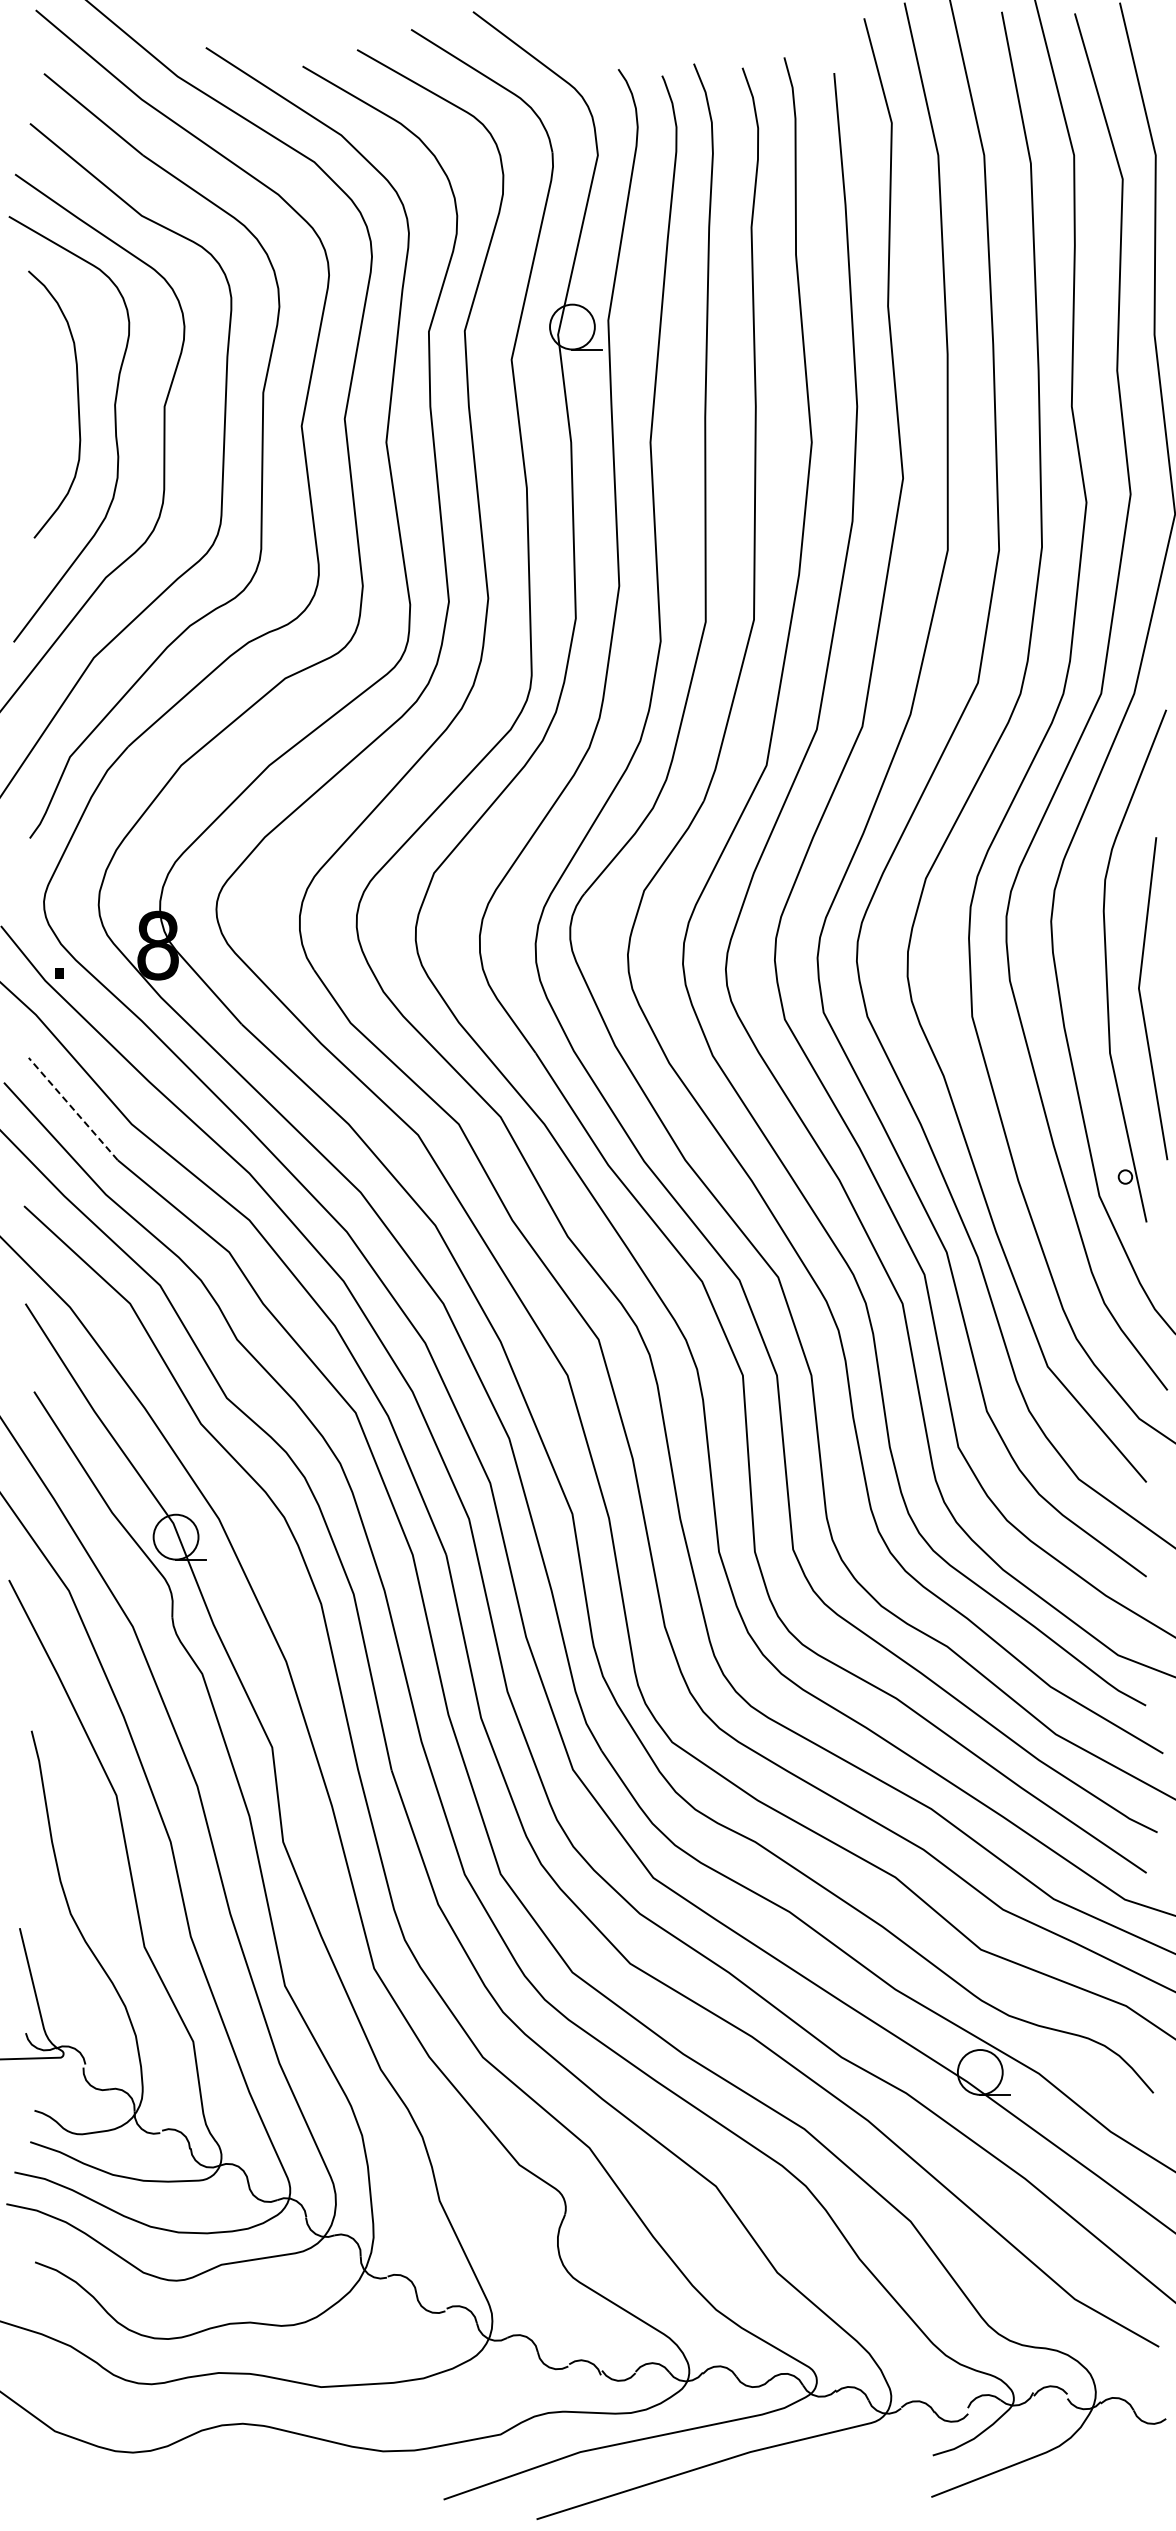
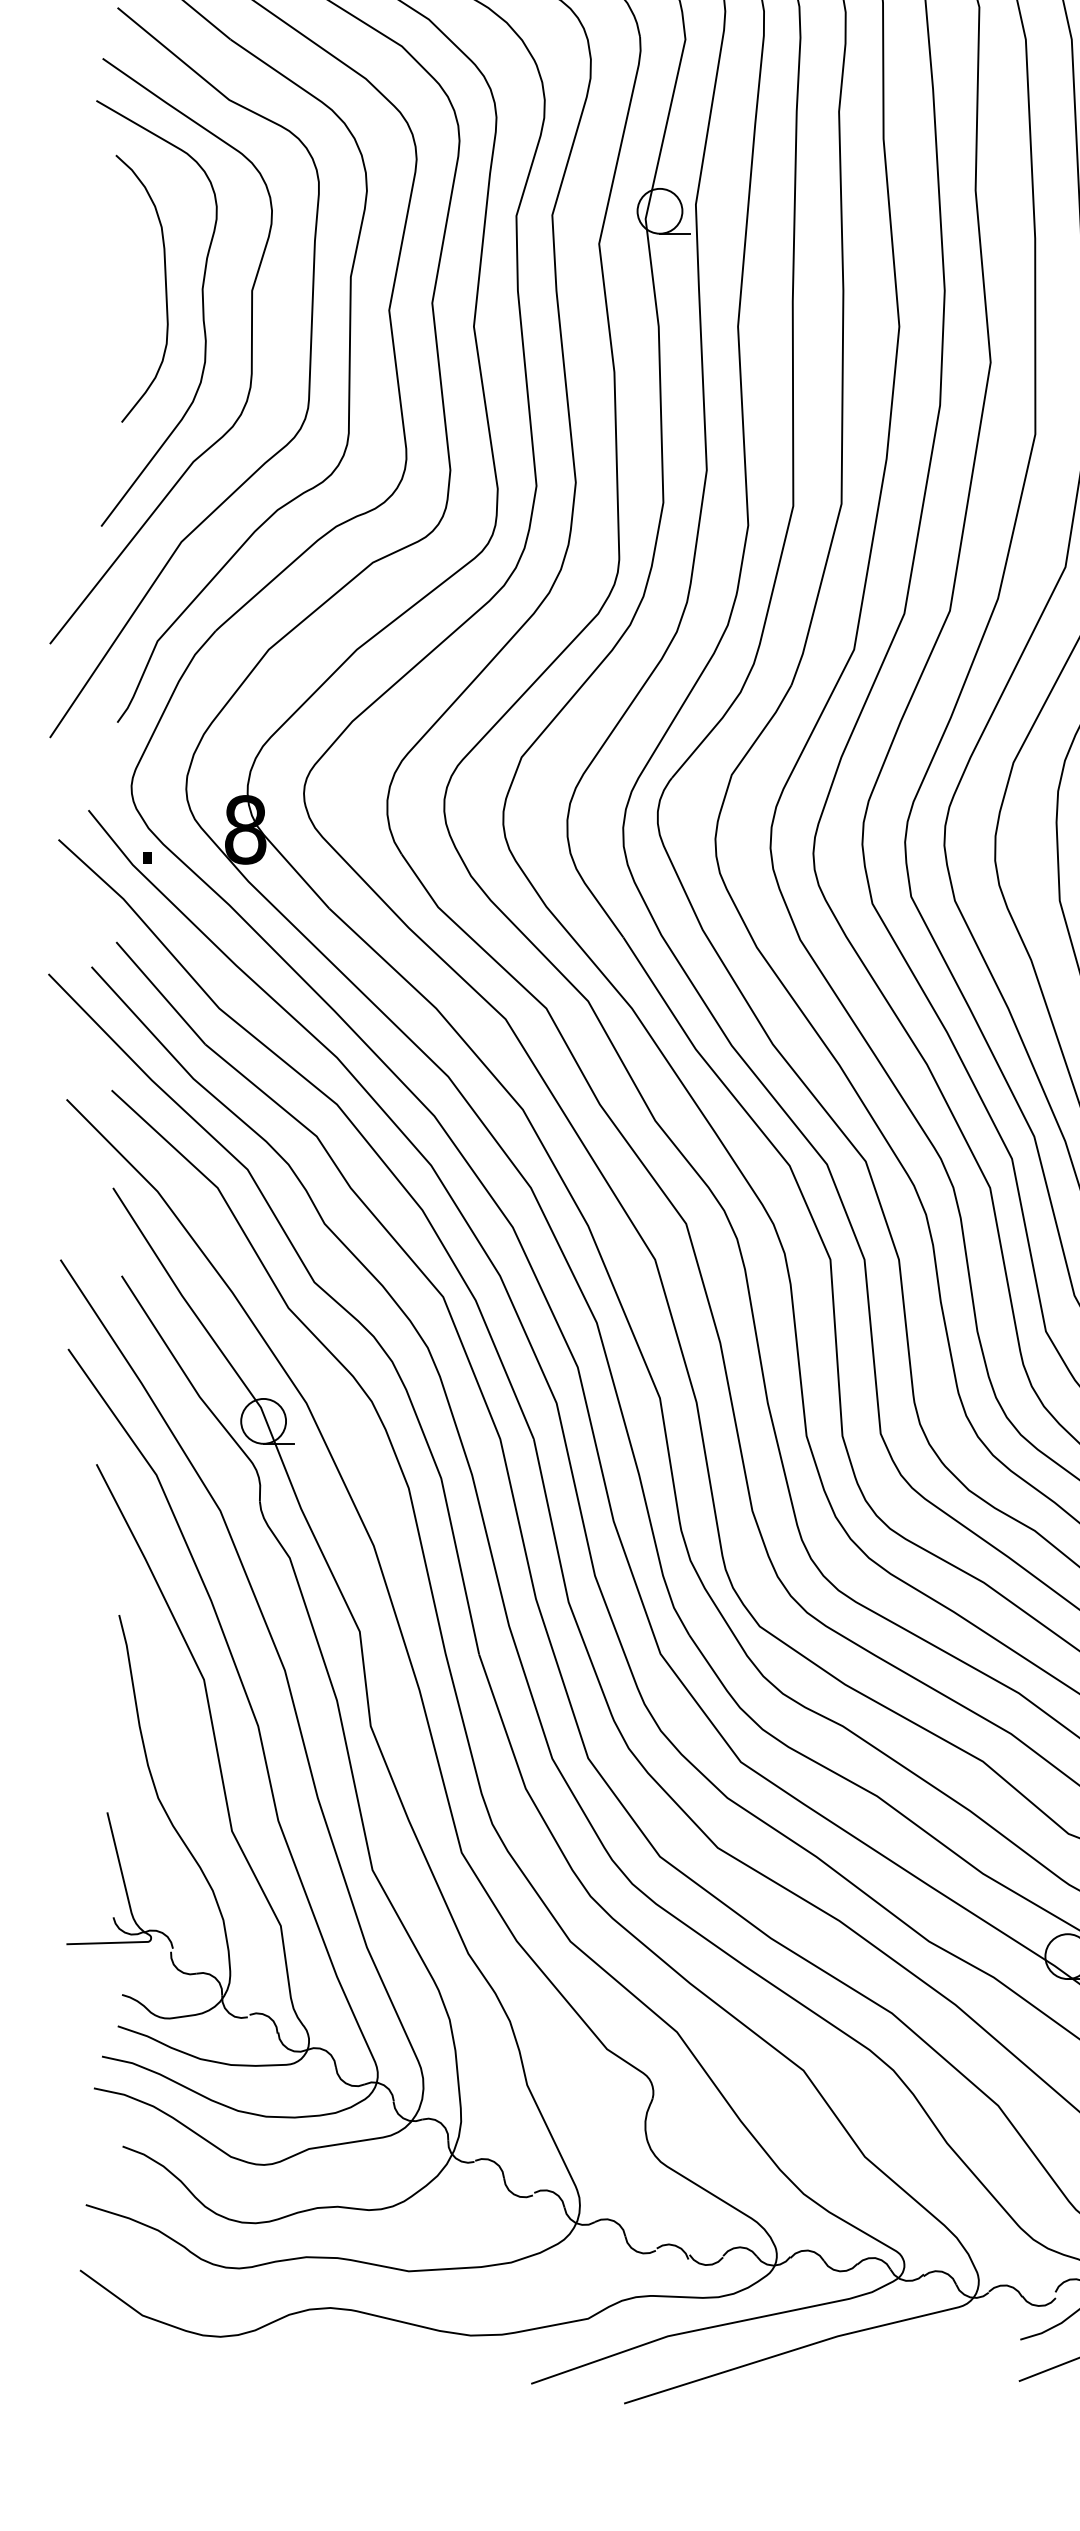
line: (73, 1109) -> (161, 993), dashed -> solid

